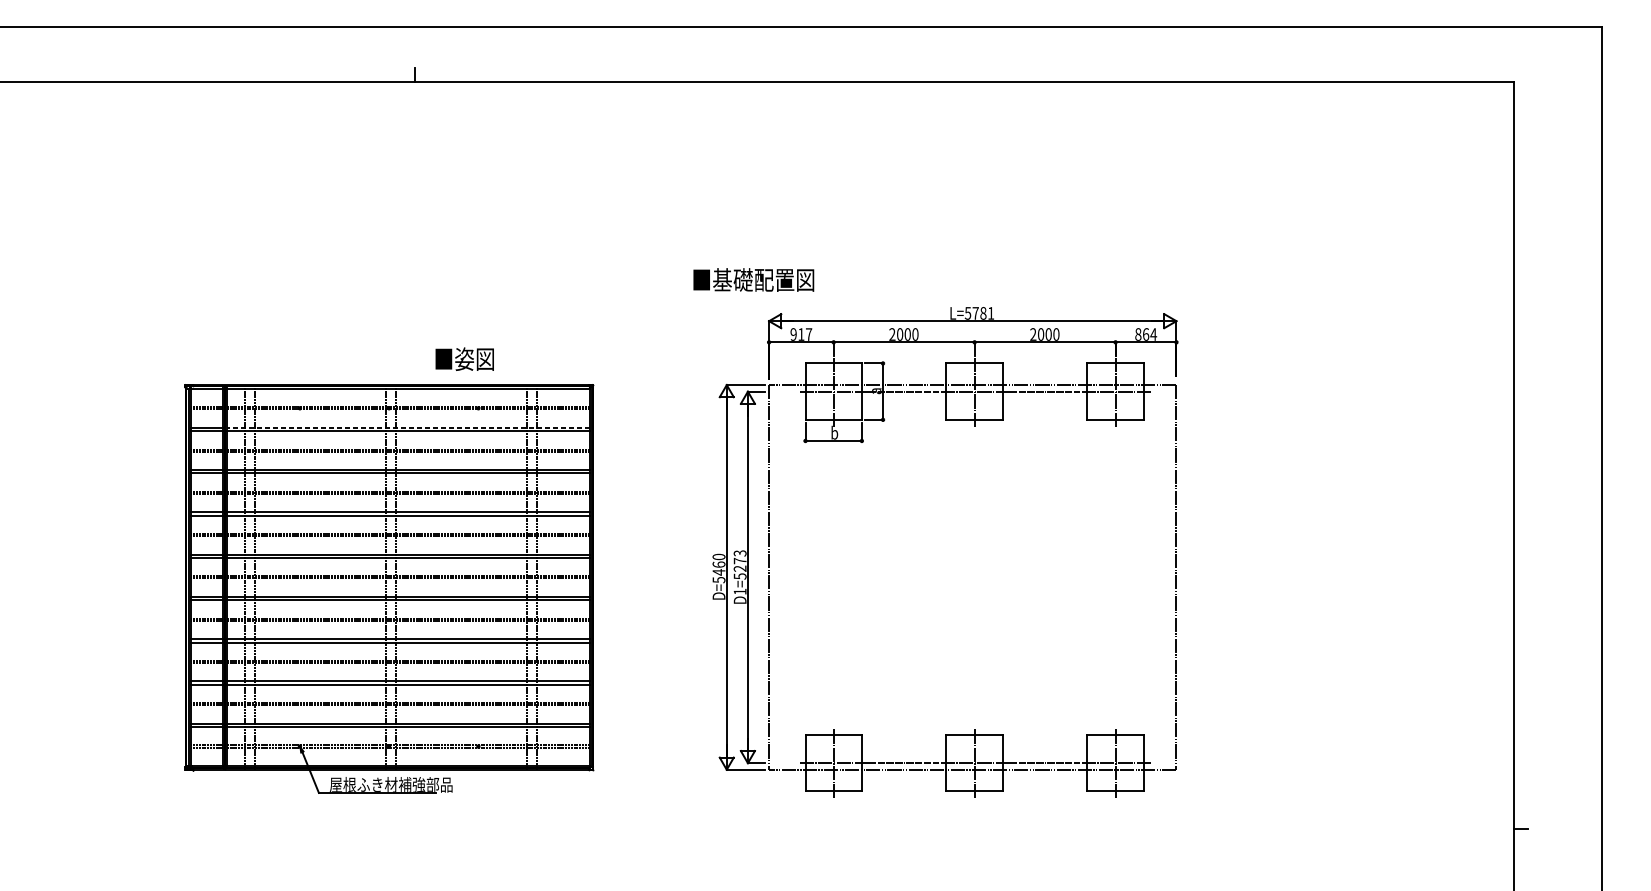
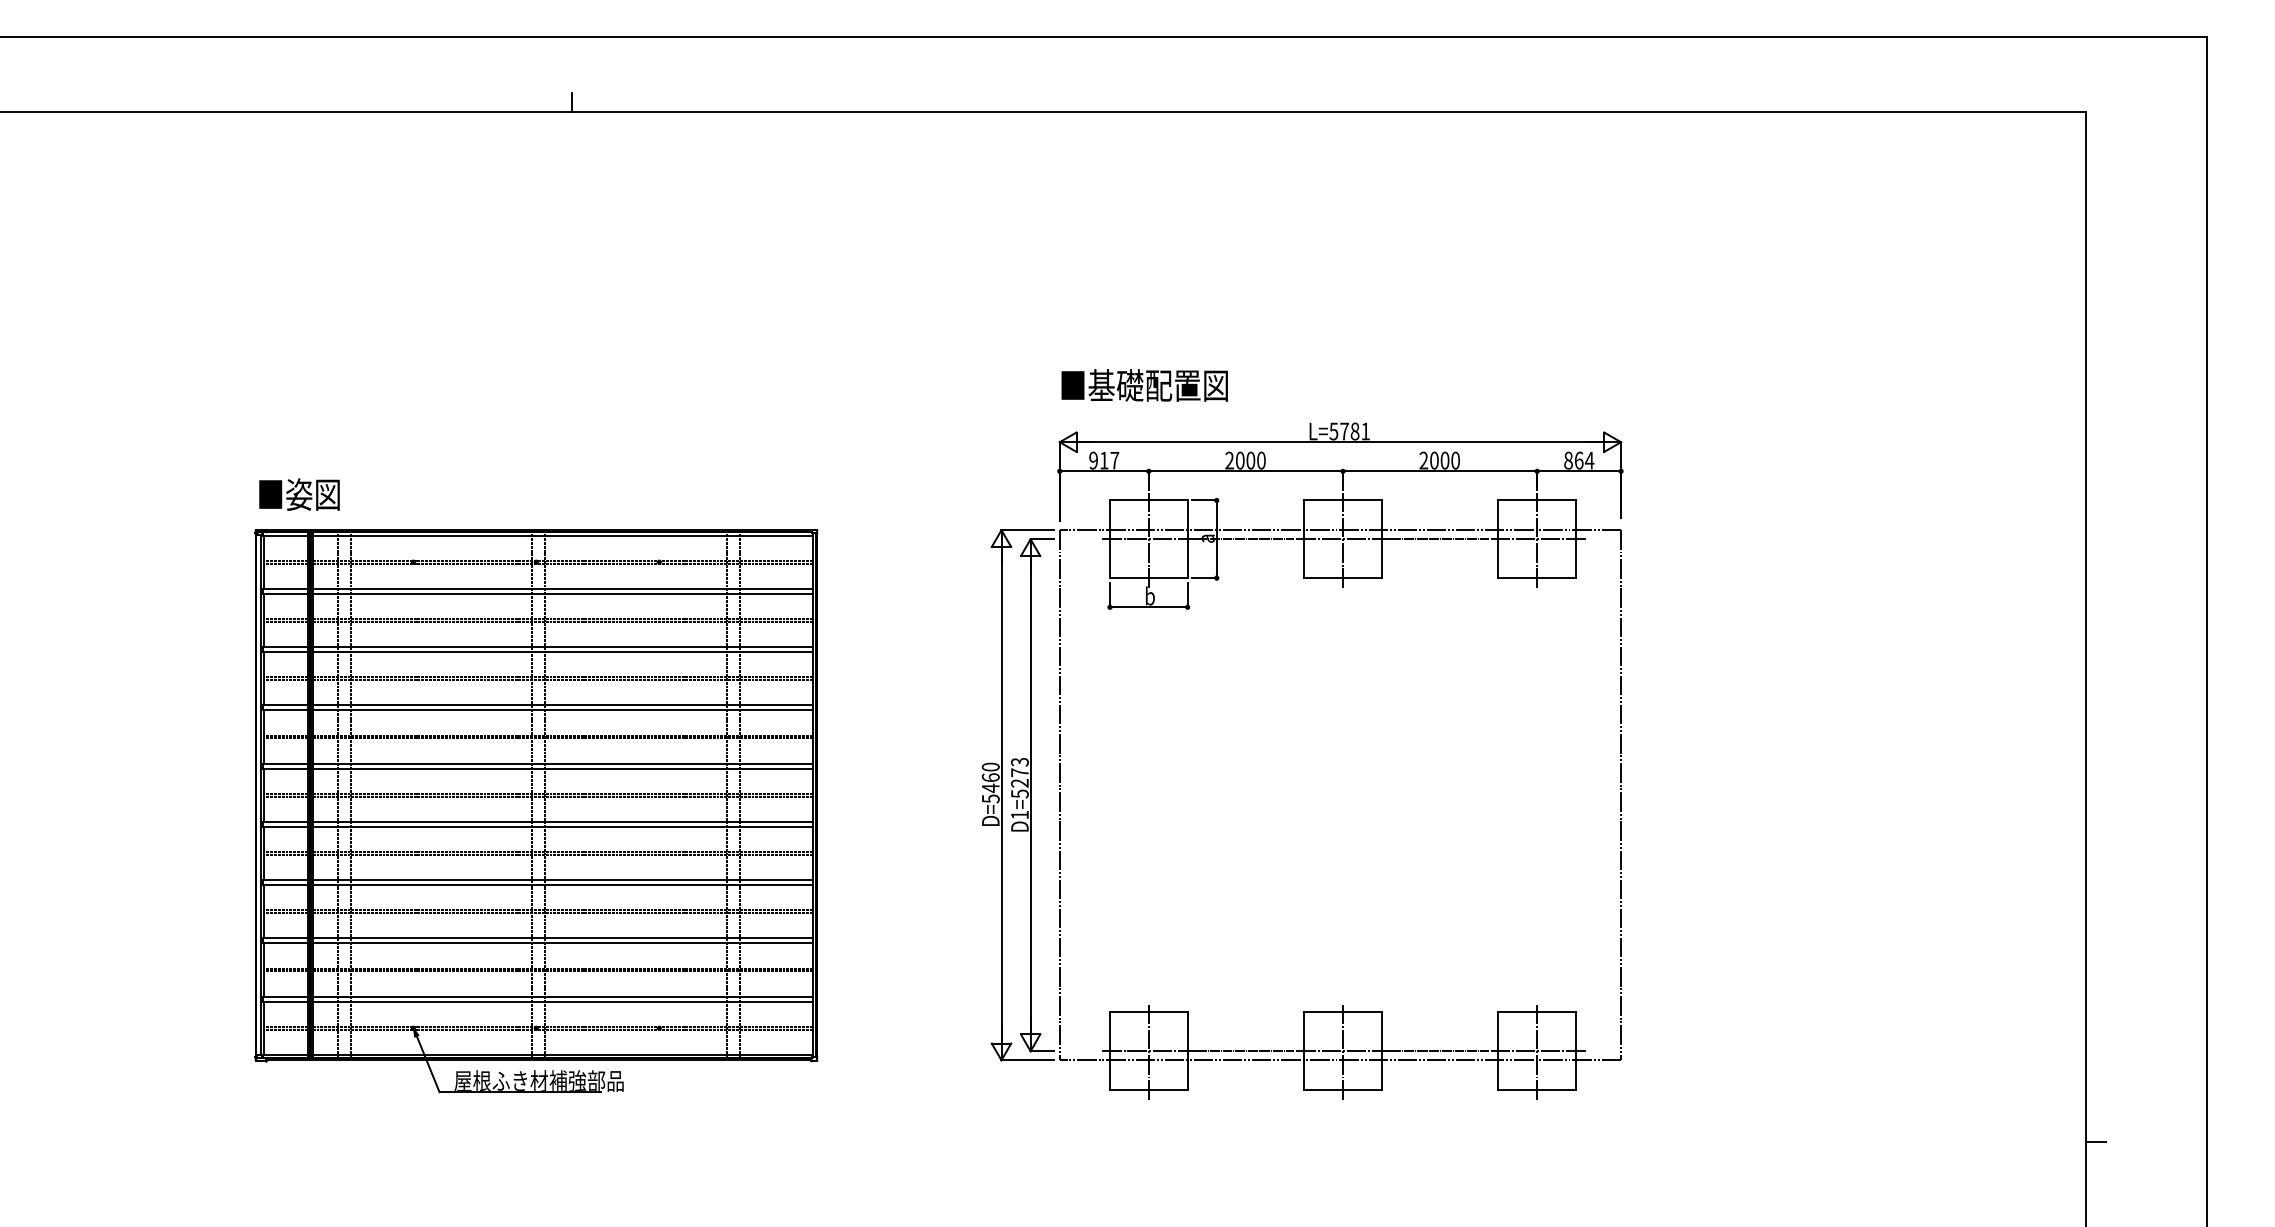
text: (753, 280) -> (1144, 385), moved
text: (464, 359) -> (299, 494), moved
line: (408, 427) -> (562, 588), dashed -> solid

